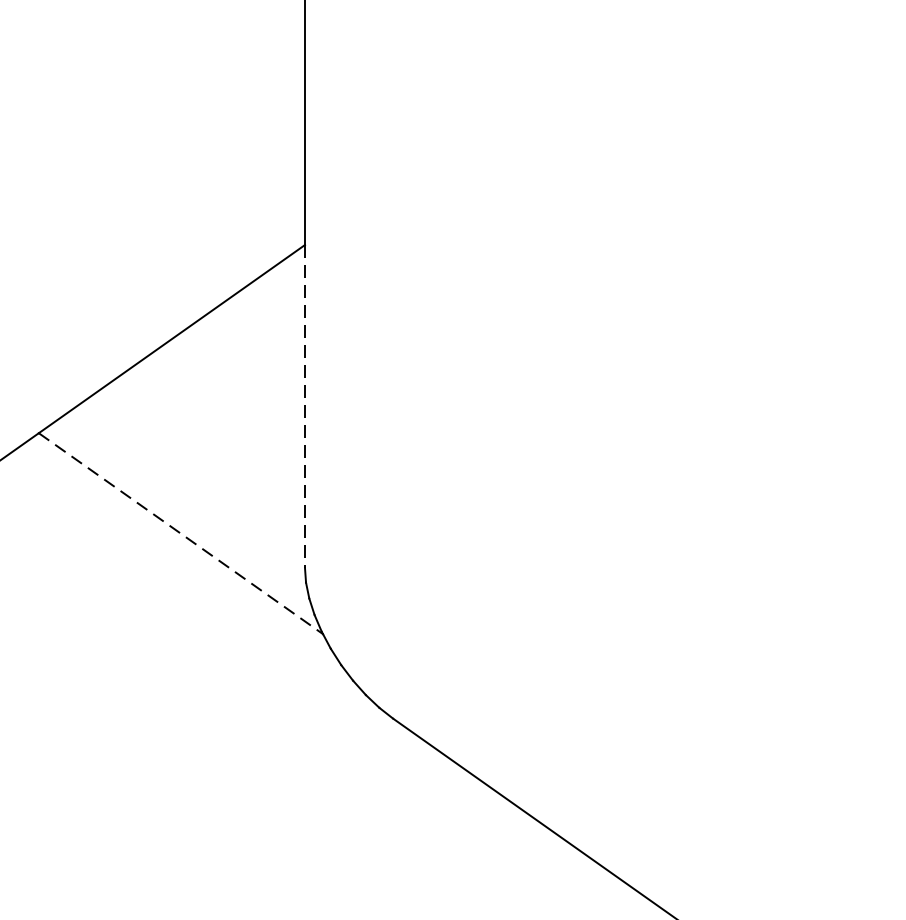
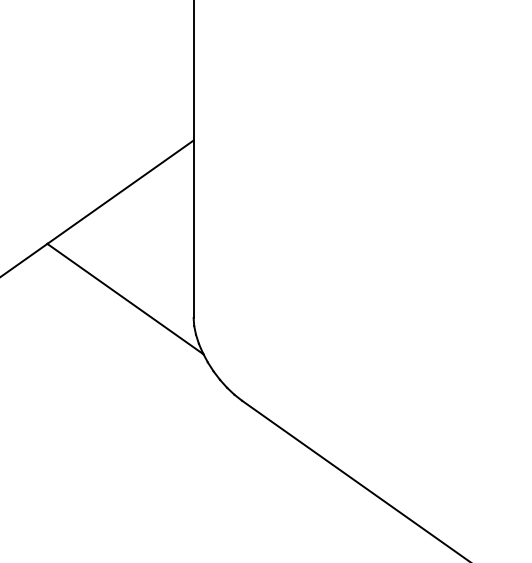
line: (304, 406) -> (193, 229), dashed -> solid
line: (180, 534) -> (125, 299), dashed -> solid

